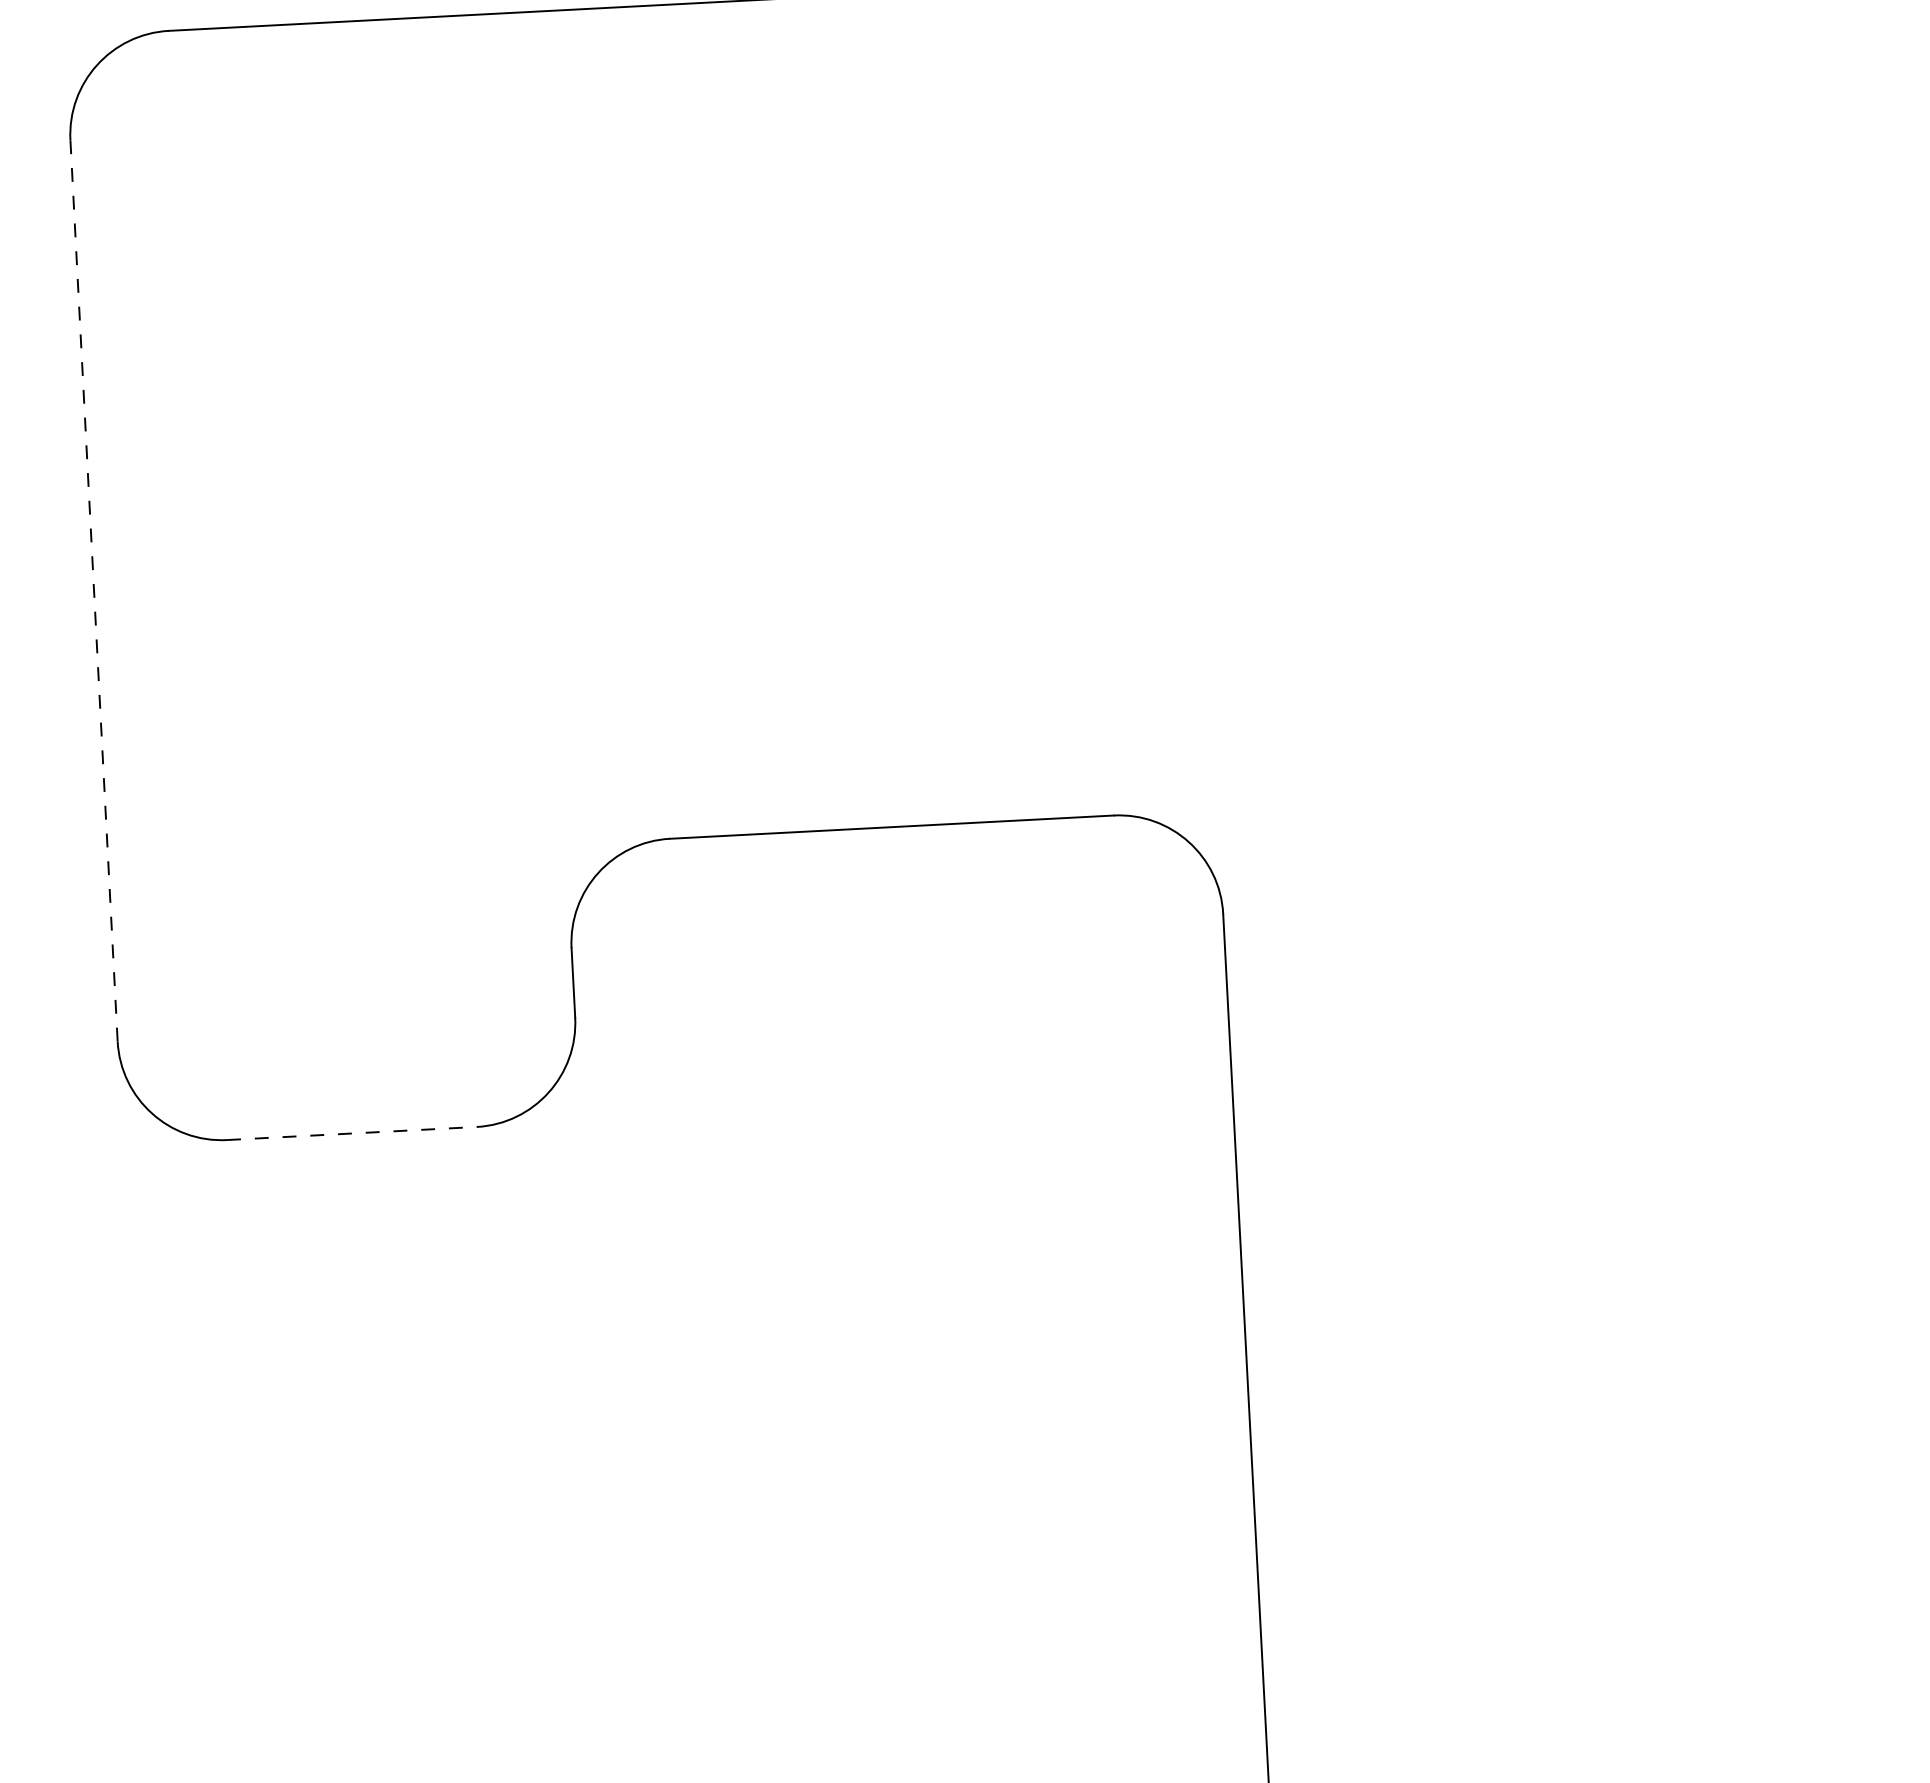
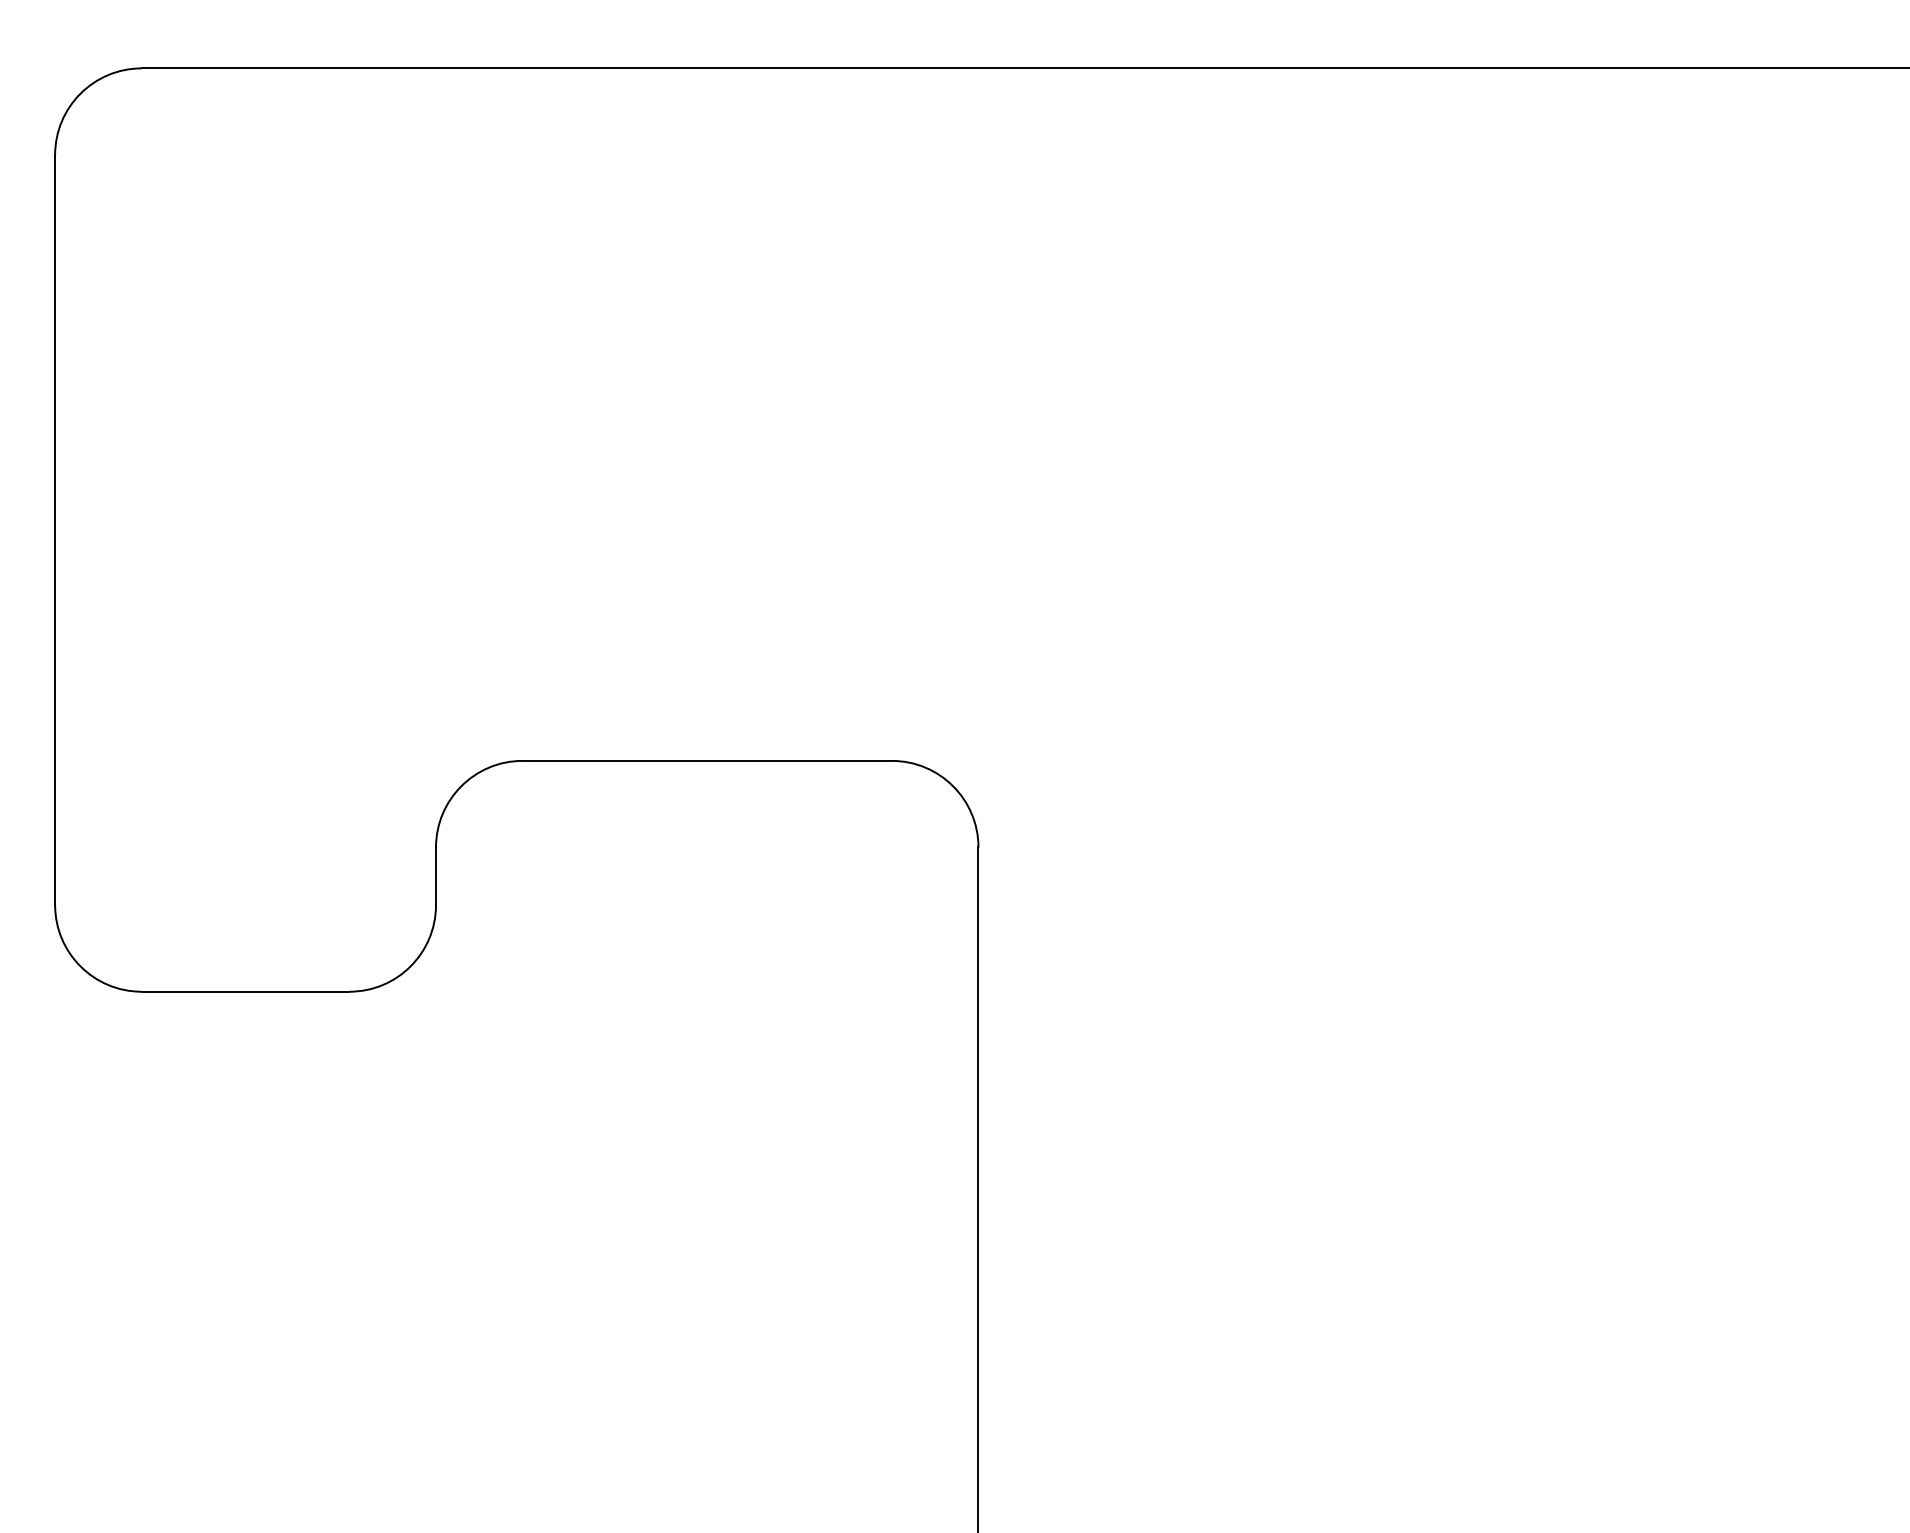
line: (94, 591) -> (55, 530), dashed -> solid
line: (351, 1133) -> (245, 991), dashed -> solid

